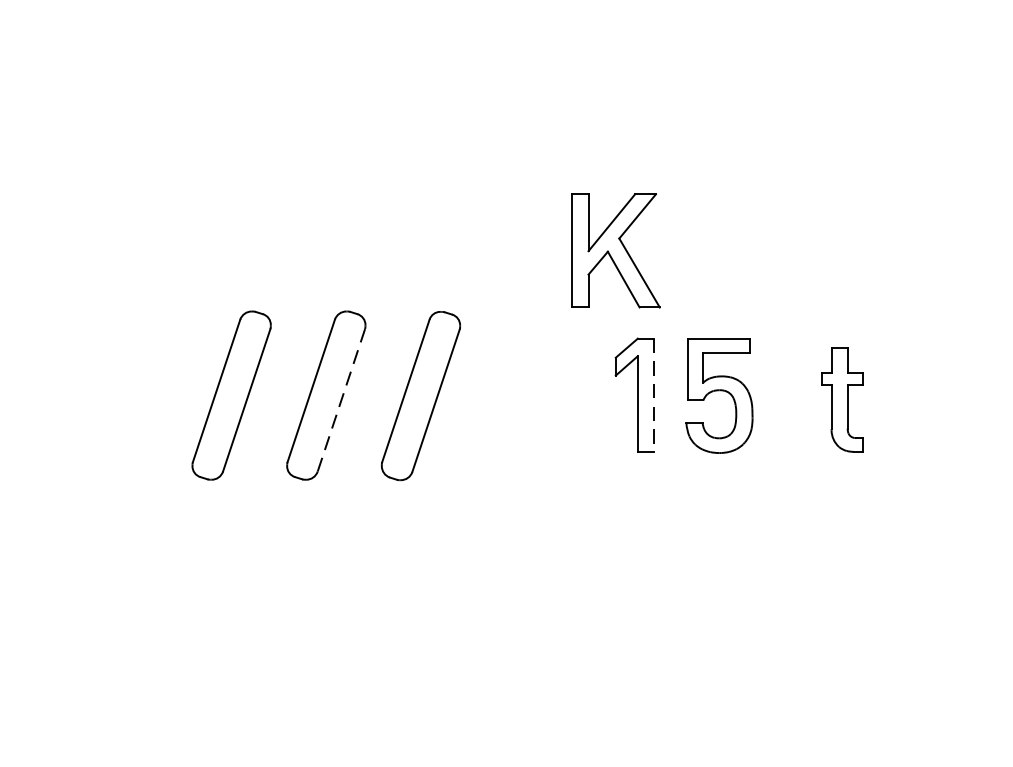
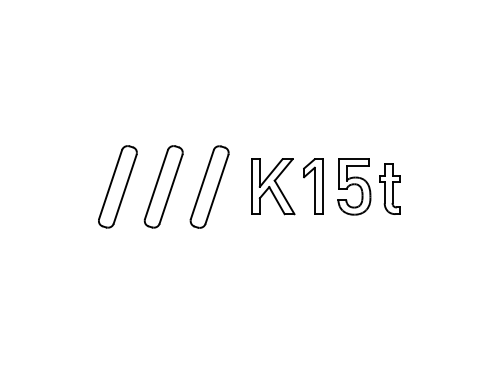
part: (616, 250) -> (273, 186), moved
line: (653, 396) -> (322, 187), dashed -> solid
line: (342, 398) -> (171, 188), dashed -> solid
part: (841, 398) -> (389, 188), moved

